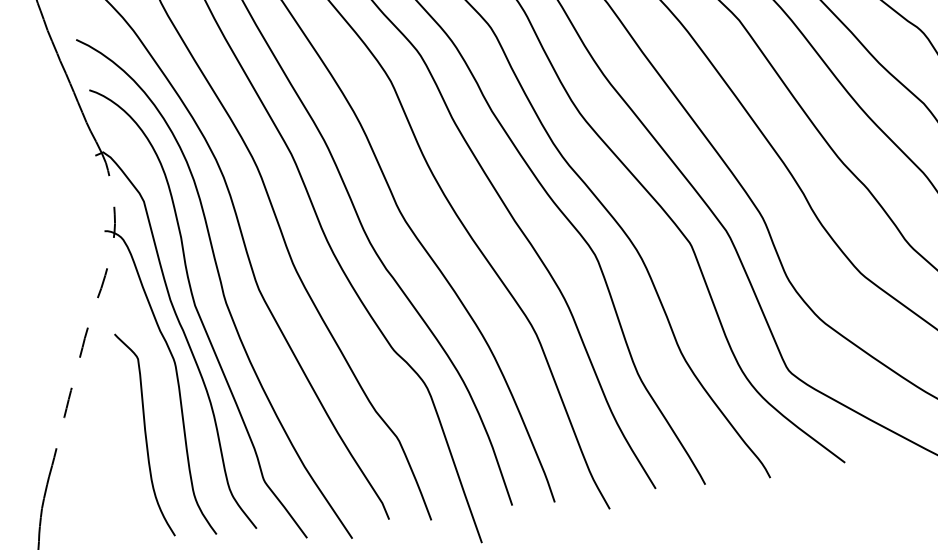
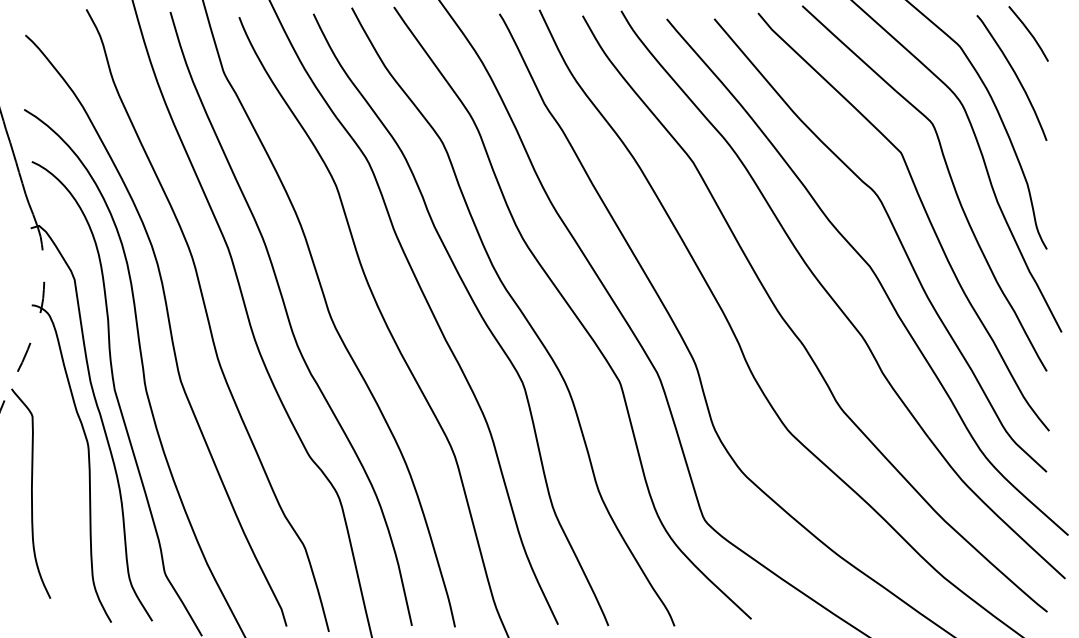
curve: (145, 434) -> (31, 493), moved

